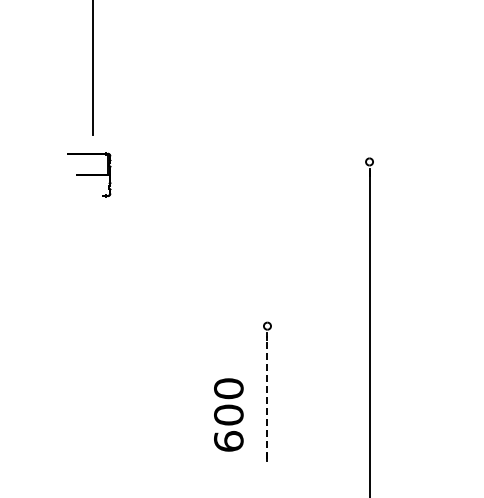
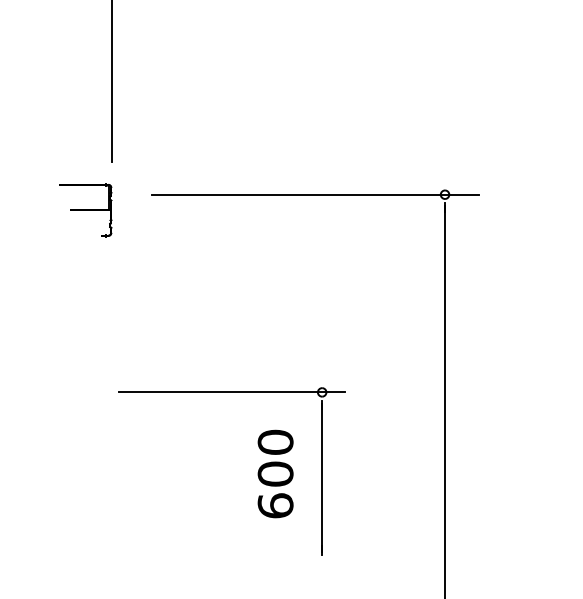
line: (261, 161) -> (314, 194), added
part: (89, 174) -> (86, 209), moved
line: (192, 326) -> (231, 392), added
line: (267, 396) -> (322, 477), dashed -> solid
text: (228, 414) -> (275, 473), moved

